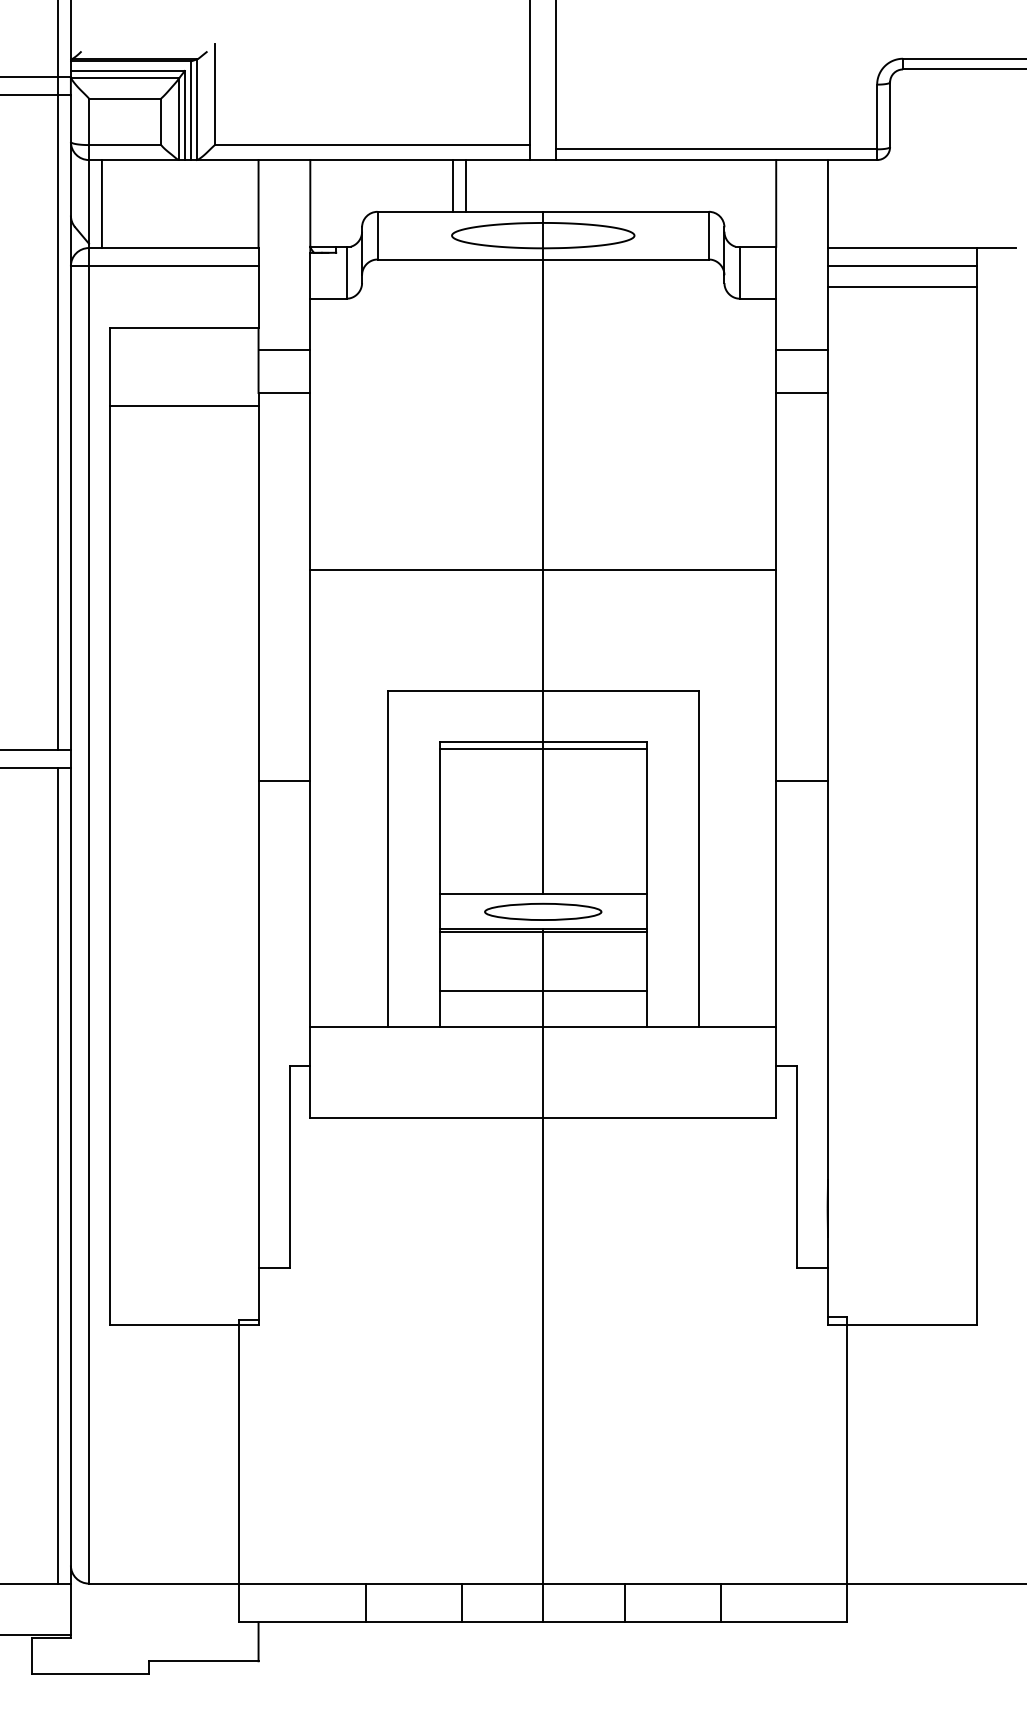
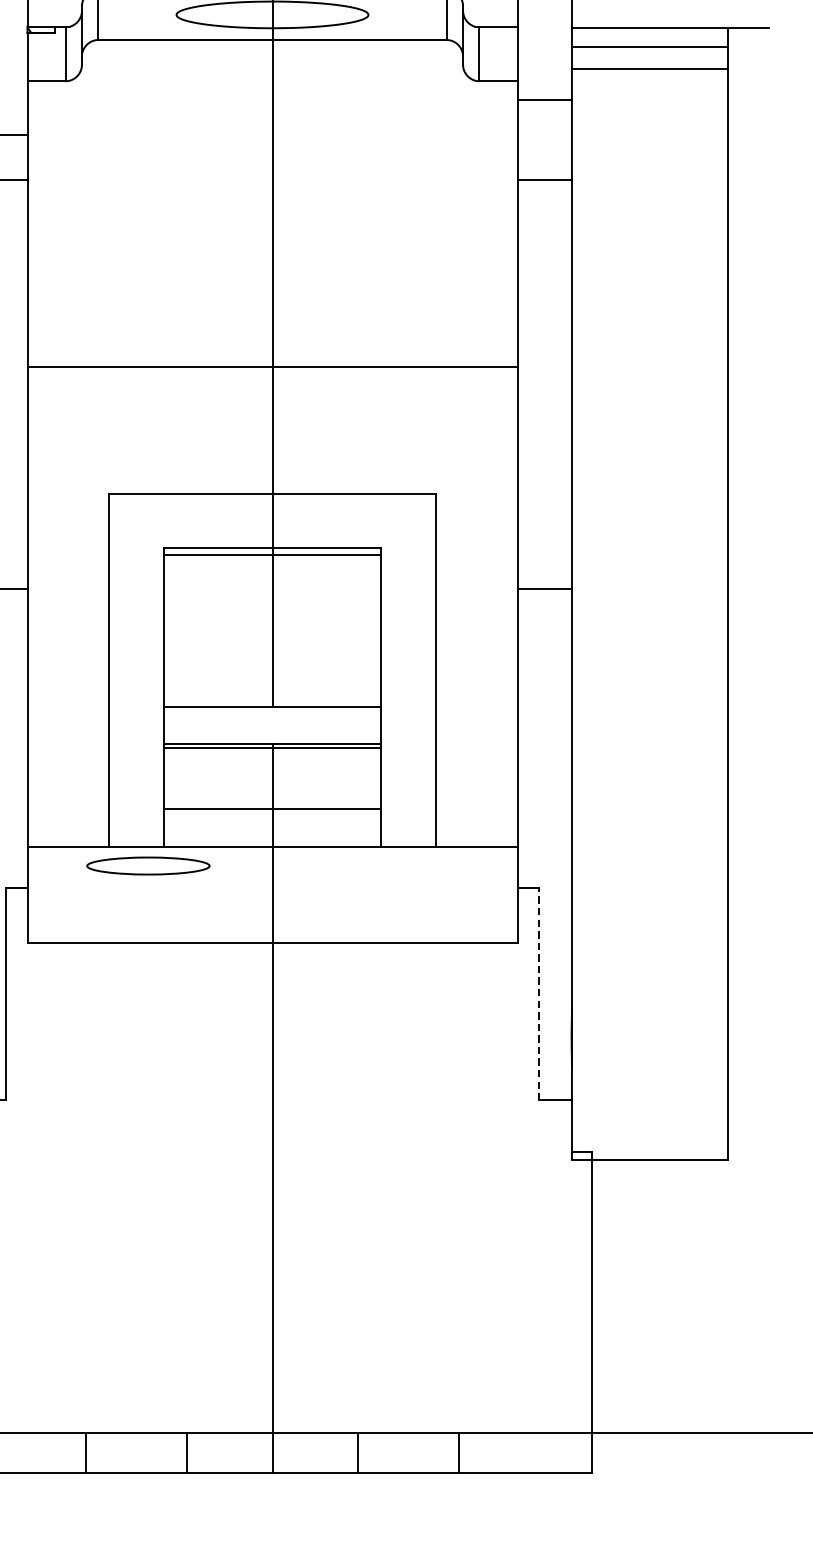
line: (801, 350) -> (544, 99), moved
part: (543, 911) -> (148, 865), moved
line: (796, 1166) -> (538, 993), solid -> dashed

